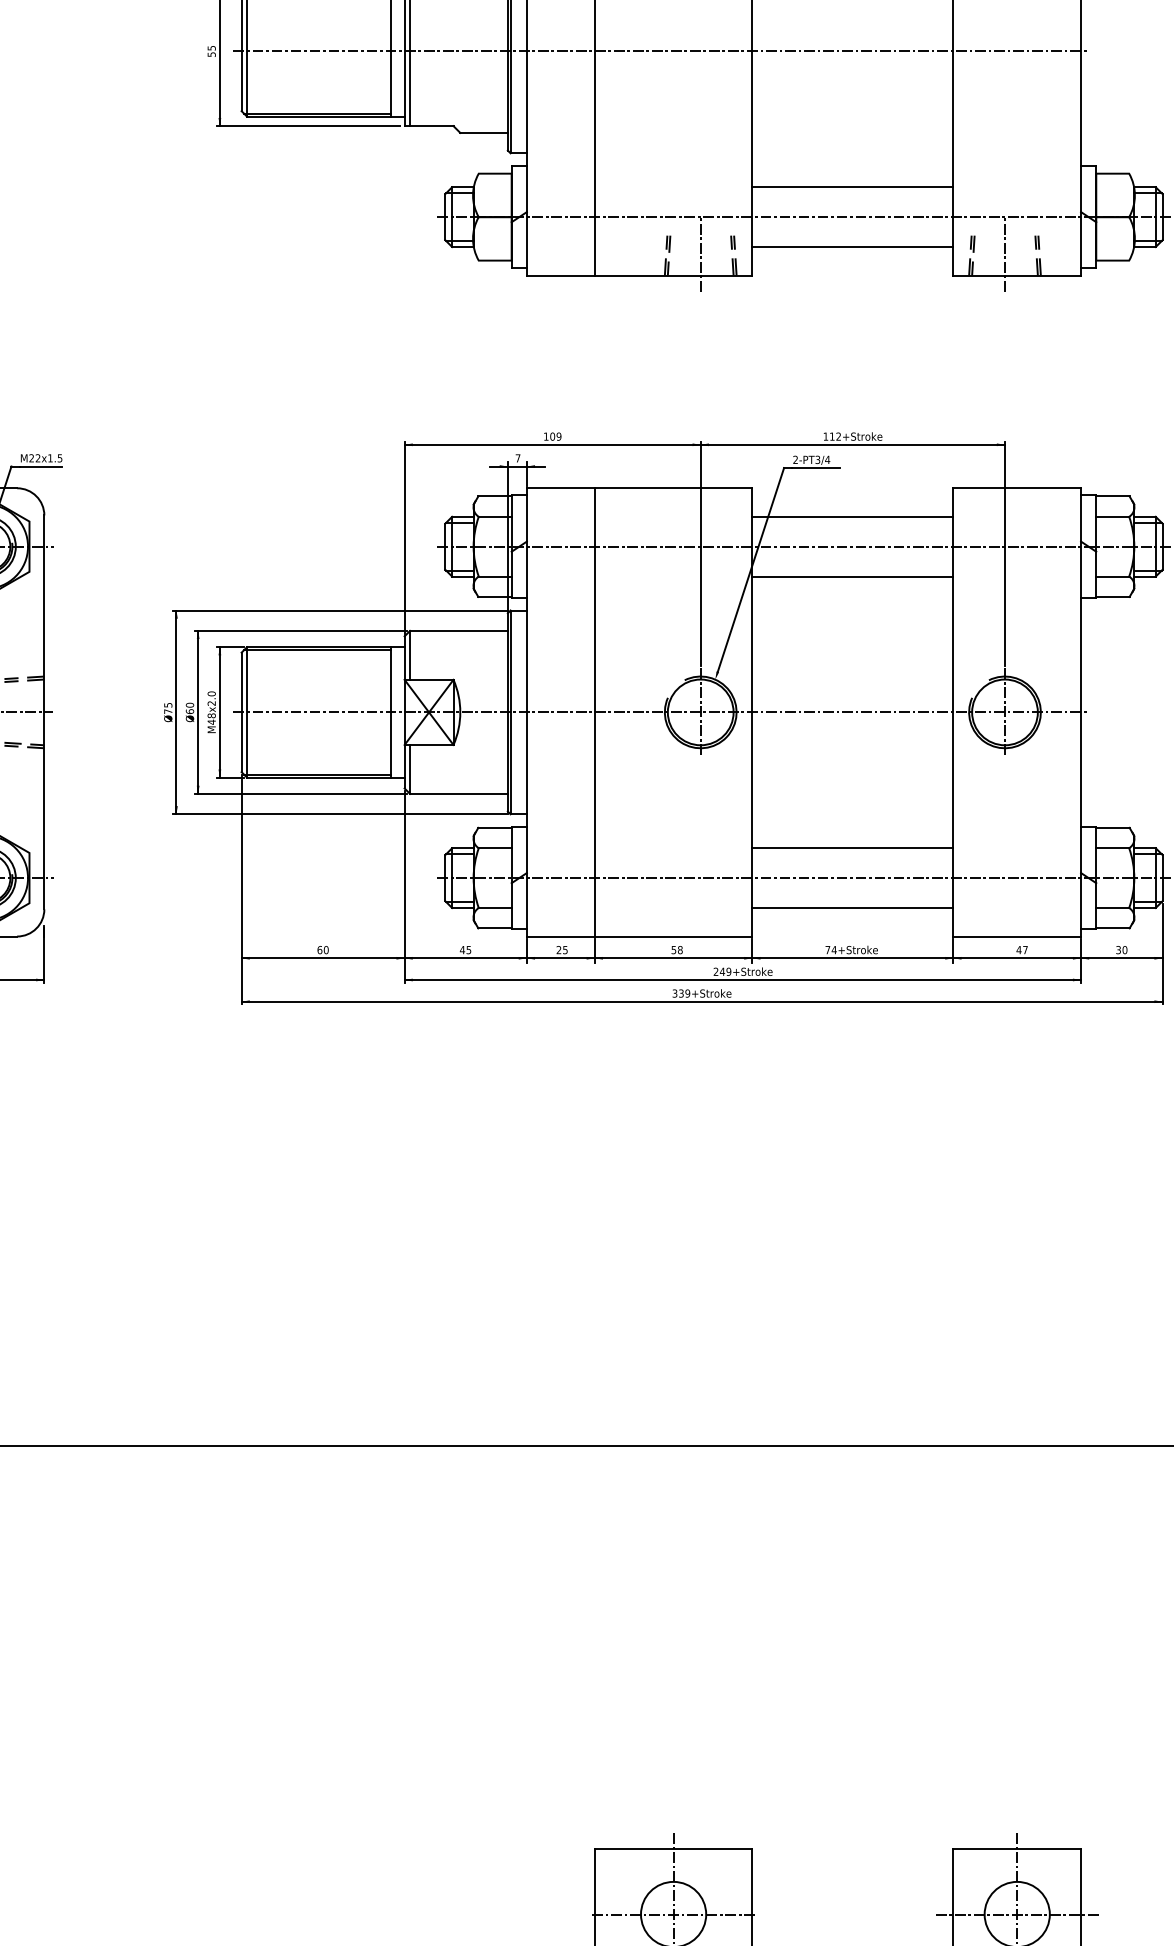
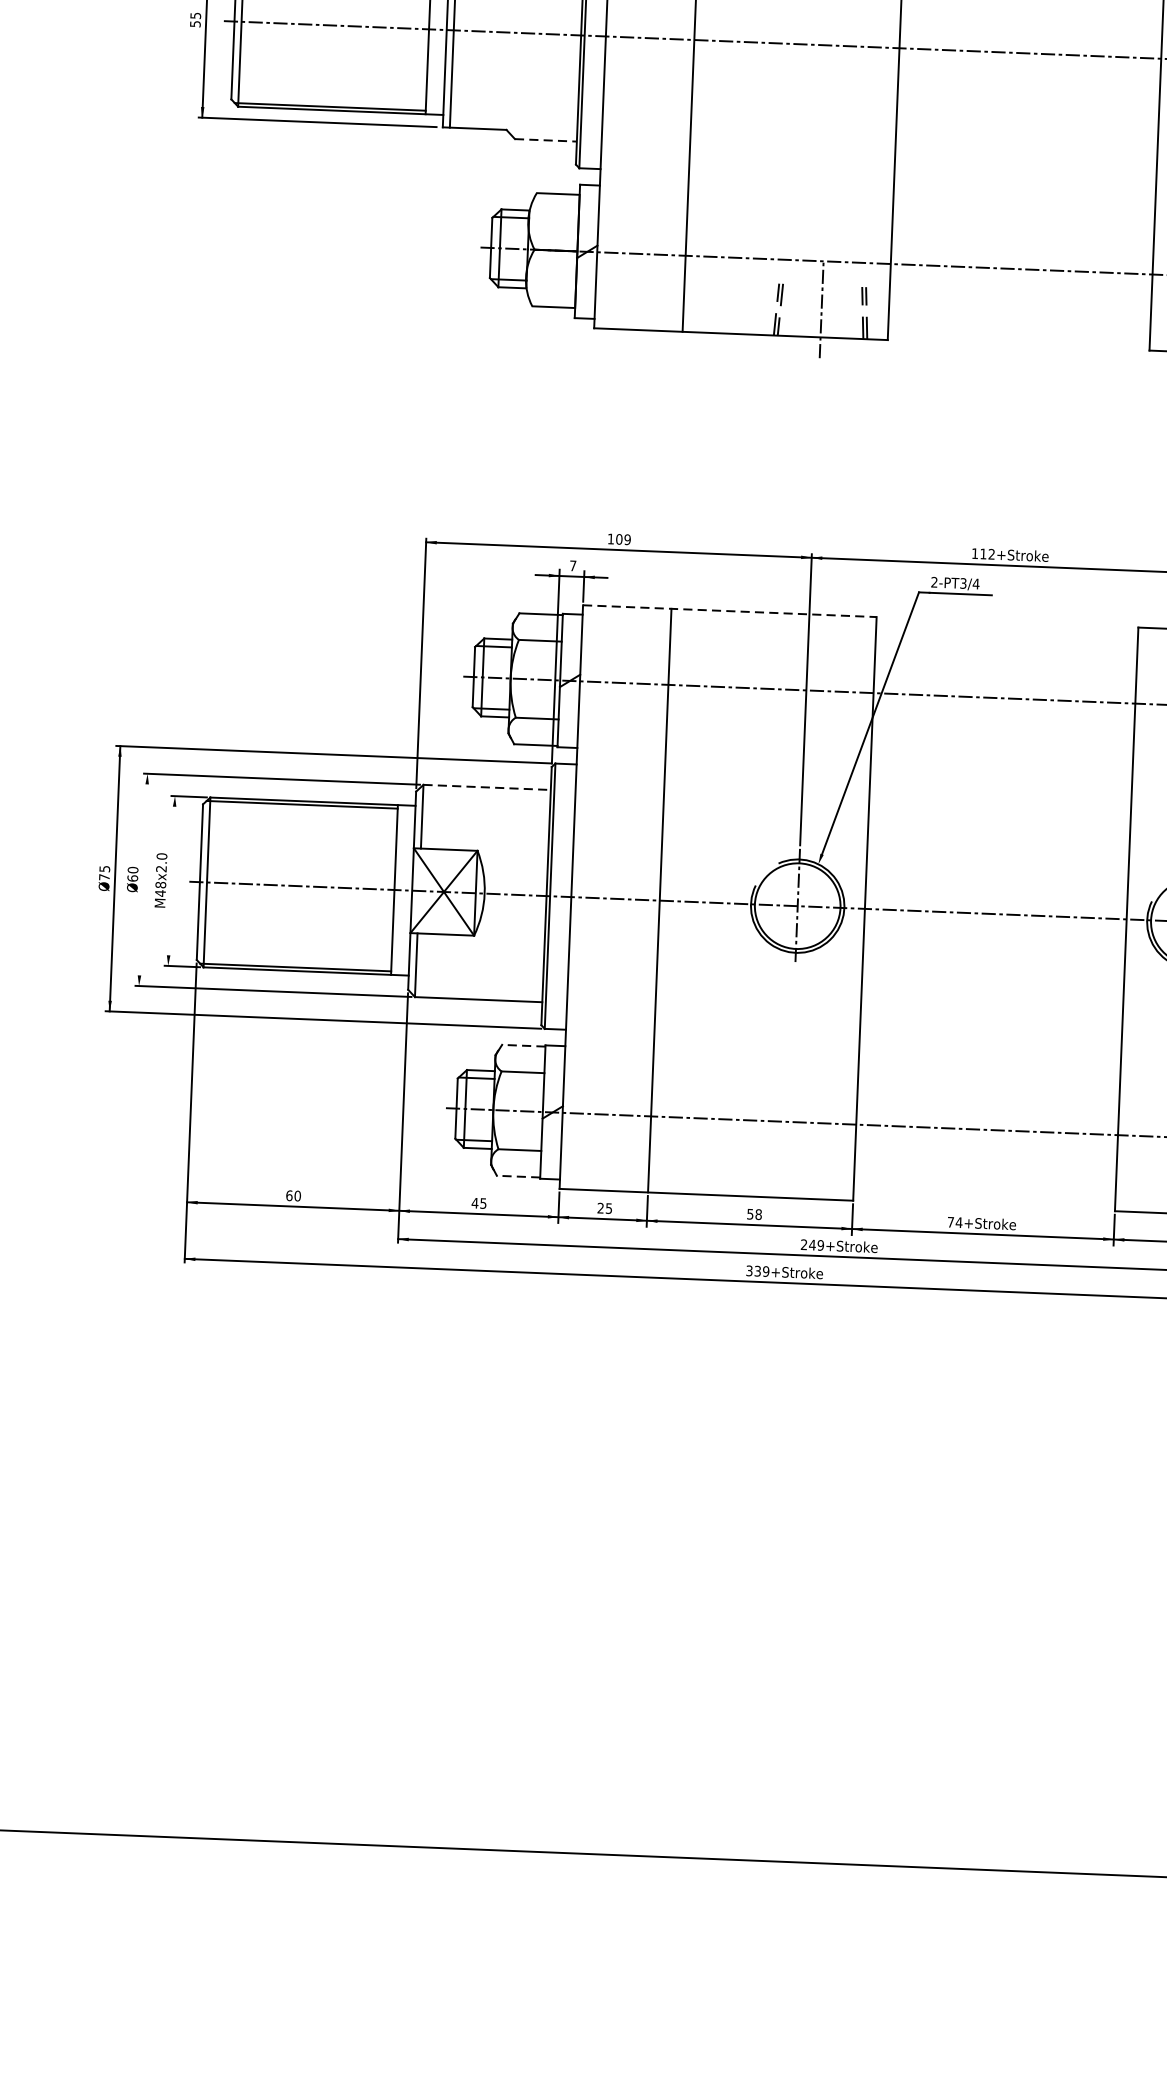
line: (484, 132) -> (546, 139), solid -> dashed
line: (852, 187) -> (1022, 230), removed
line: (852, 247) -> (1019, 308), removed
line: (639, 488) -> (729, 611), solid -> dashed
line: (852, 516) -> (1005, 659), removed
line: (852, 576) -> (1002, 737), removed
line: (458, 630) -> (486, 786), solid -> dashed
line: (198, 711) -> (143, 878), removed
line: (219, 712) -> (171, 881), removed
line: (495, 827) -> (524, 1045), solid -> dashed
line: (852, 848) -> (988, 1091), removed
line: (852, 908) -> (985, 1169), removed
line: (495, 928) -> (519, 1176), solid -> dashed

